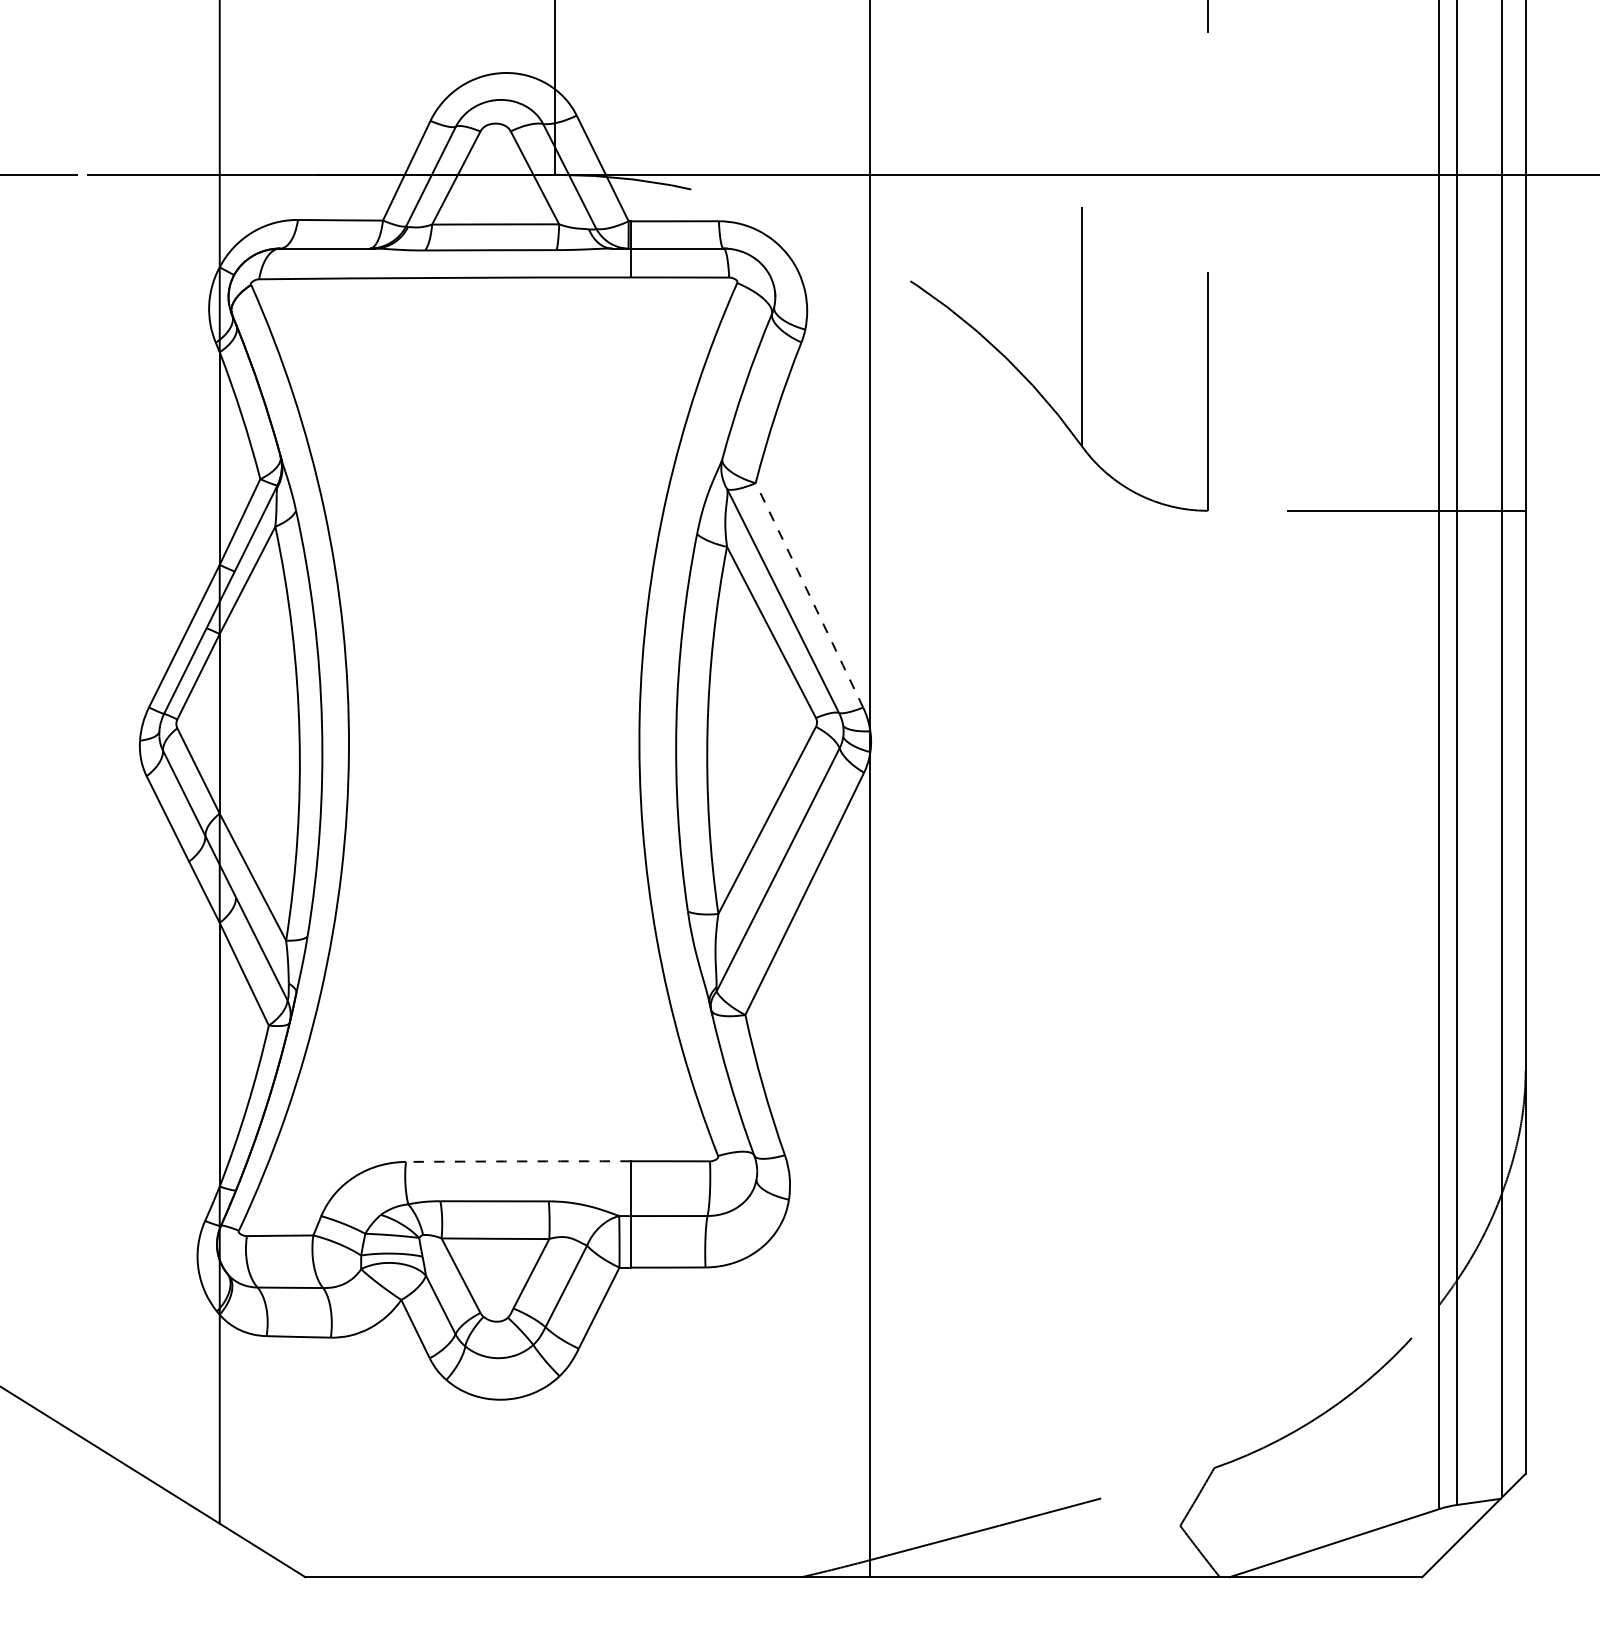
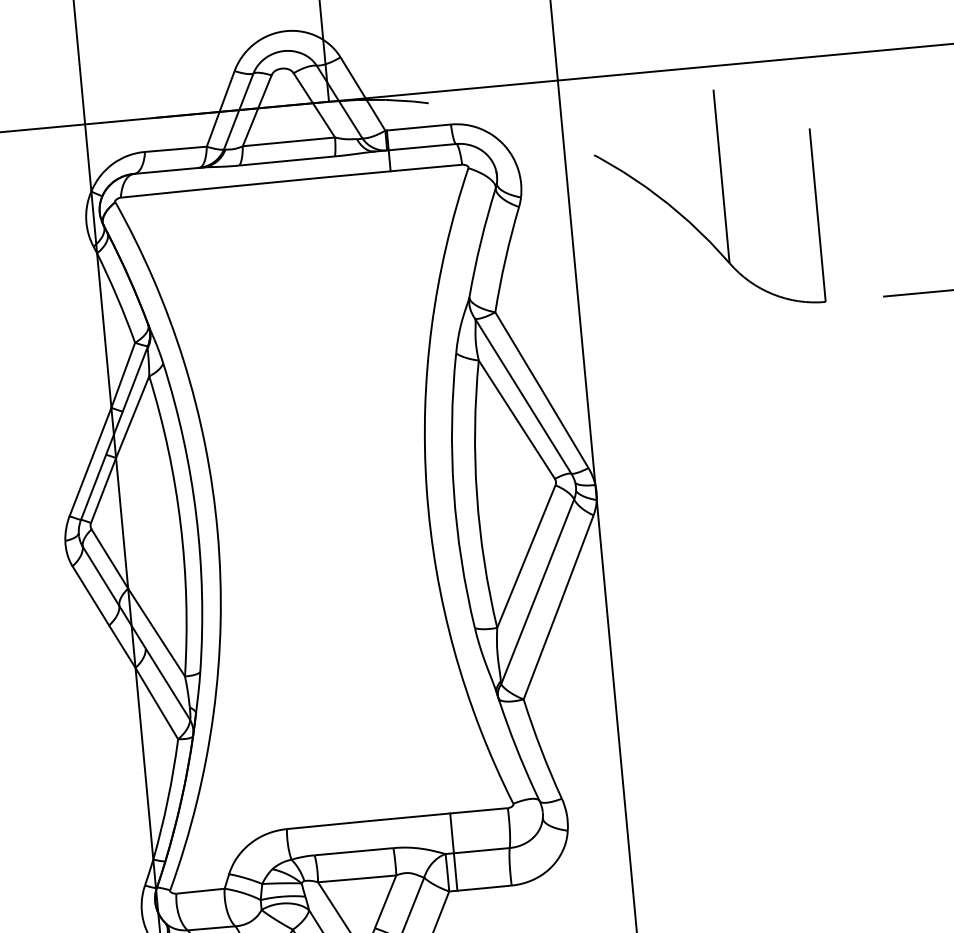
arc: (809, 595) -> (541, 390), dashed -> solid
arc: (518, 1161) -> (368, 821), dashed -> solid

